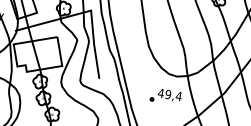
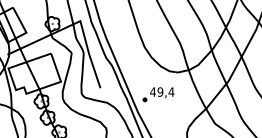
part: (165, 96) -> (158, 94), moved

